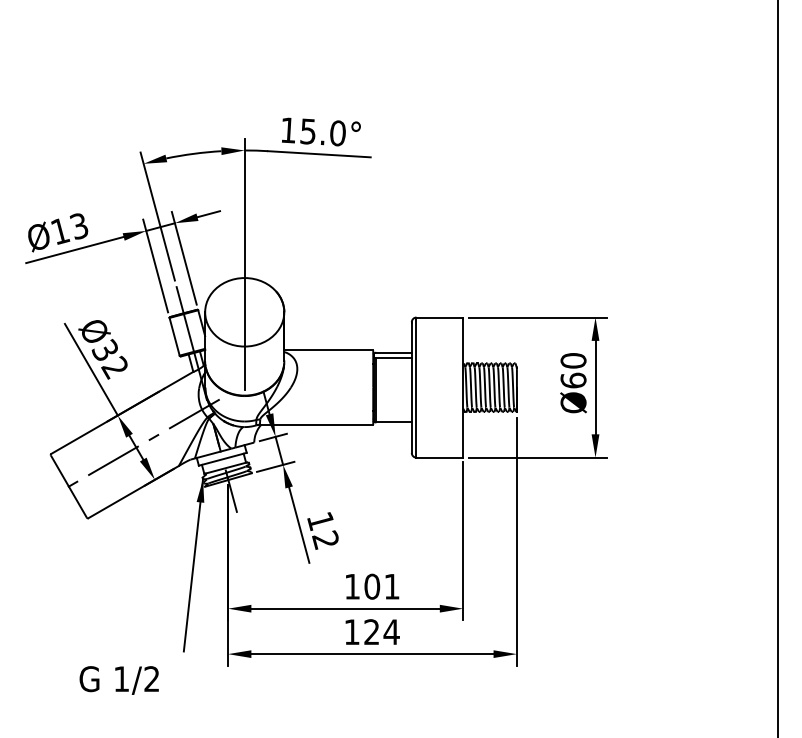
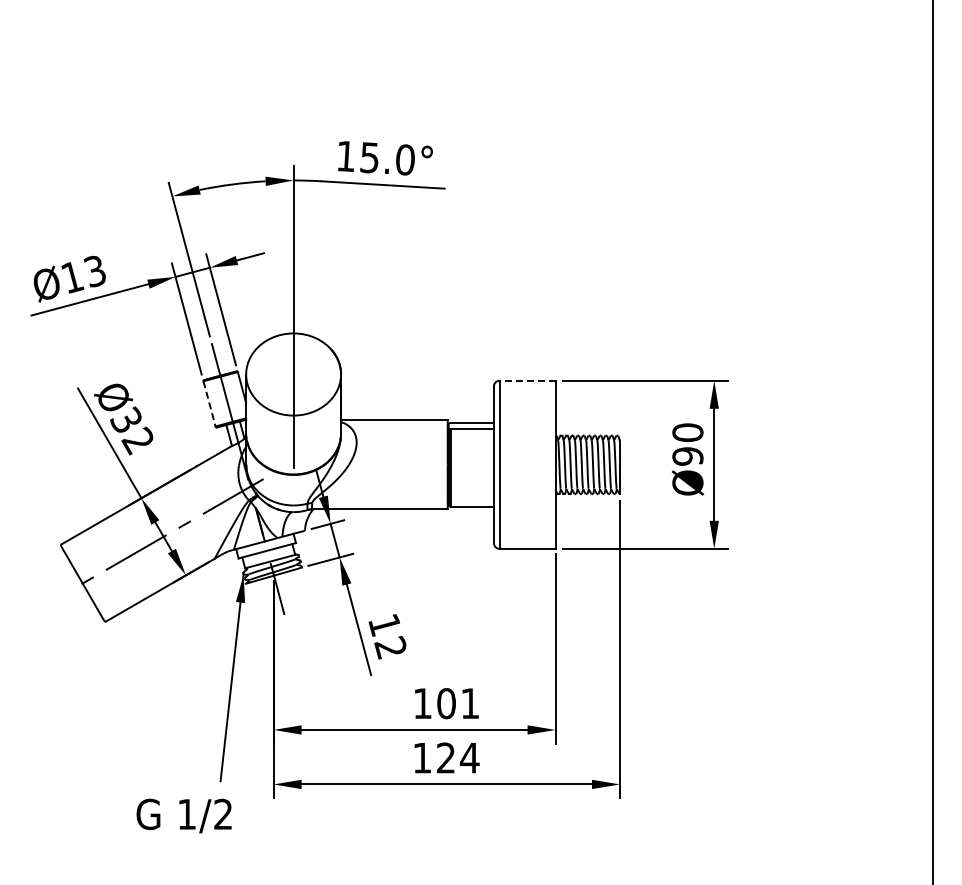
line: (439, 317) -> (527, 380), solid -> dashed
line: (174, 337) -> (209, 404), solid -> dashed
text: (573, 380) -> (687, 456), Ø60 -> Ø90
text: (118, 680) -> (183, 815), moved

